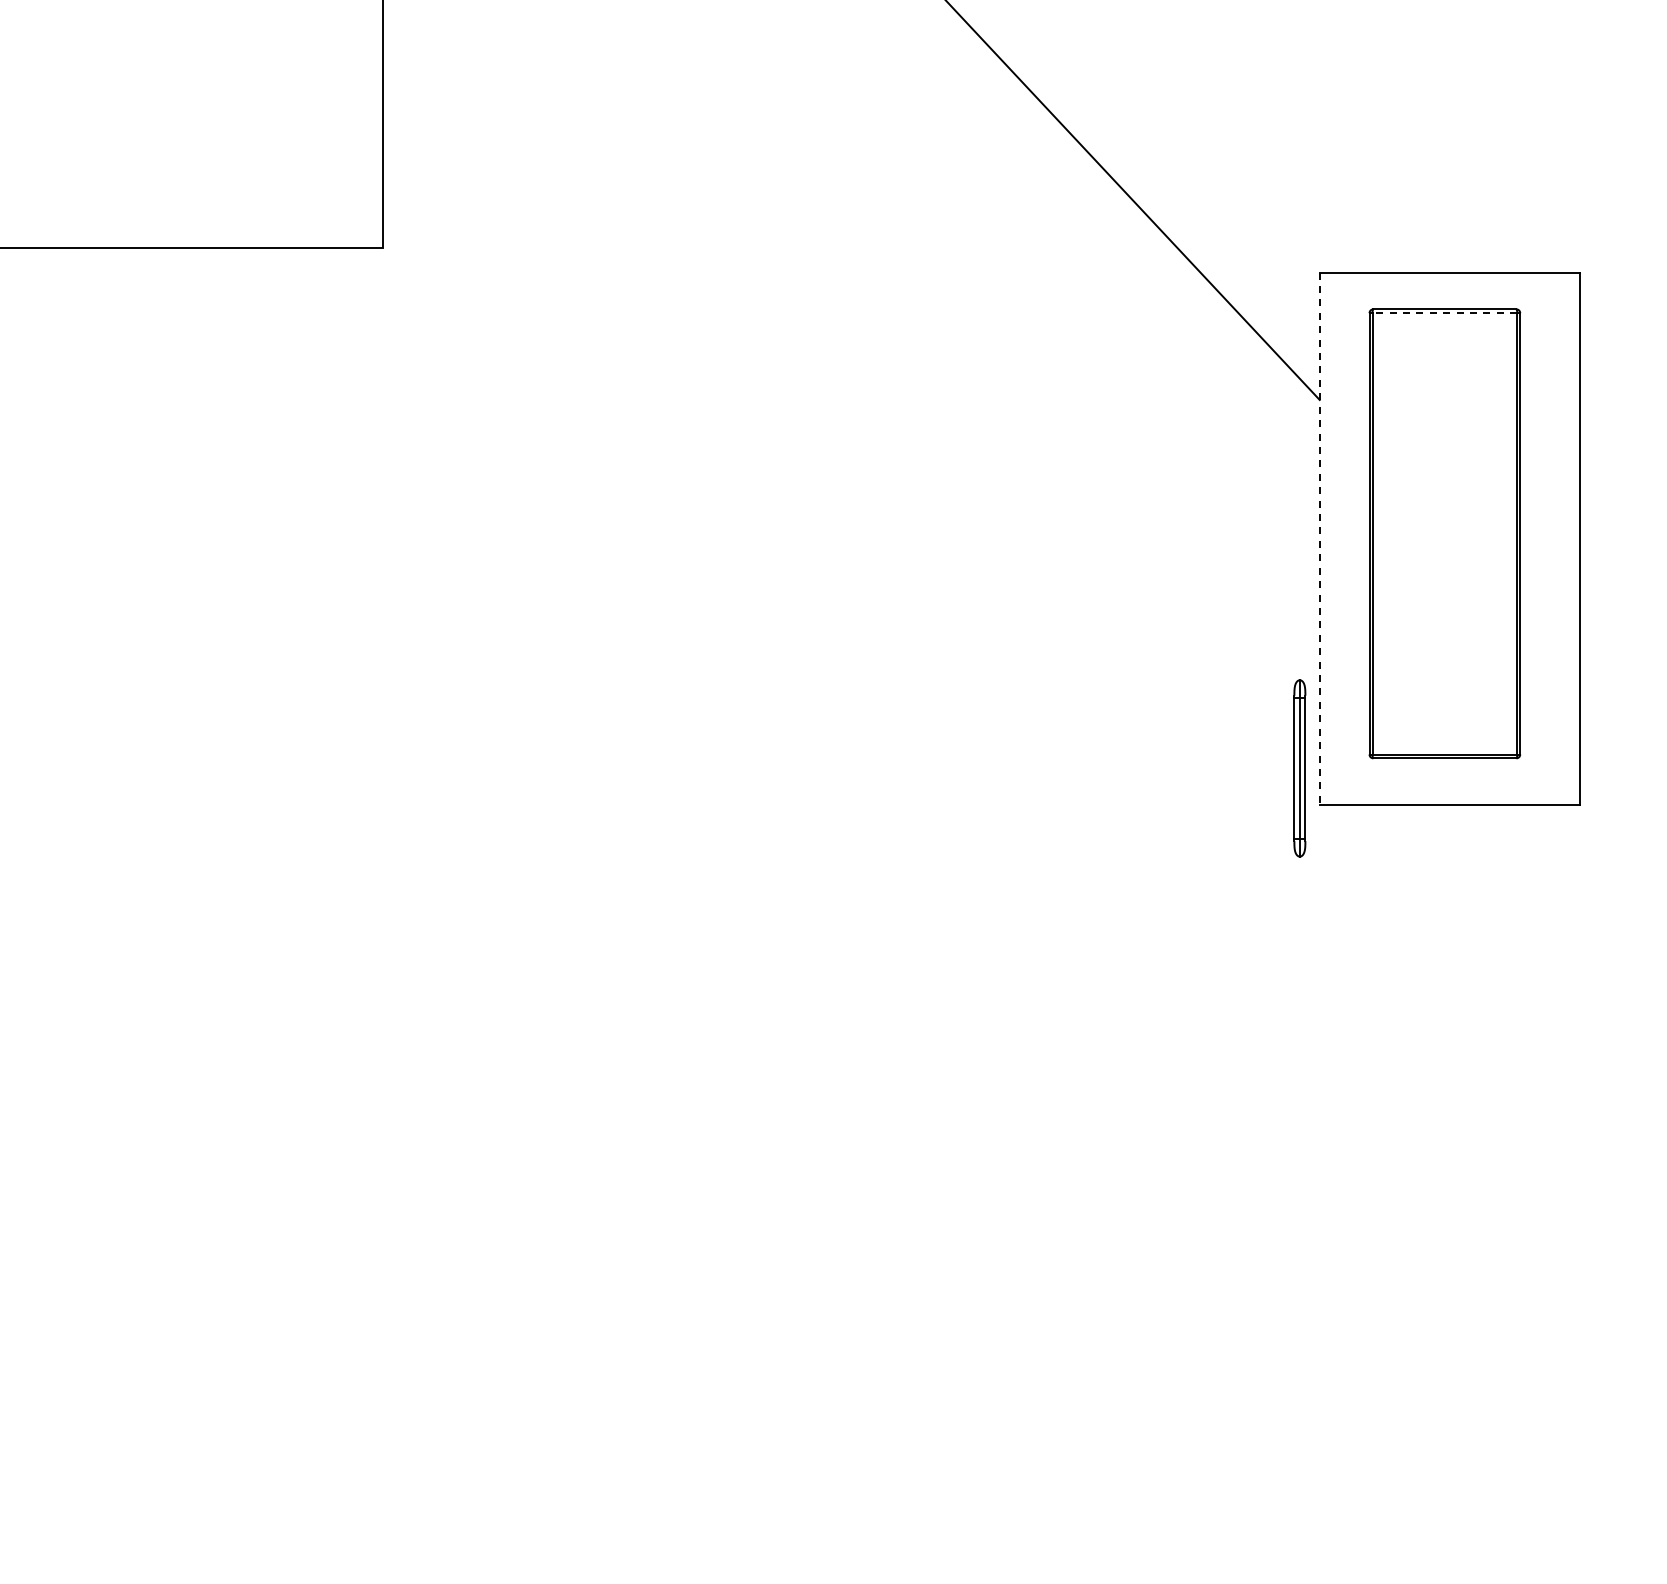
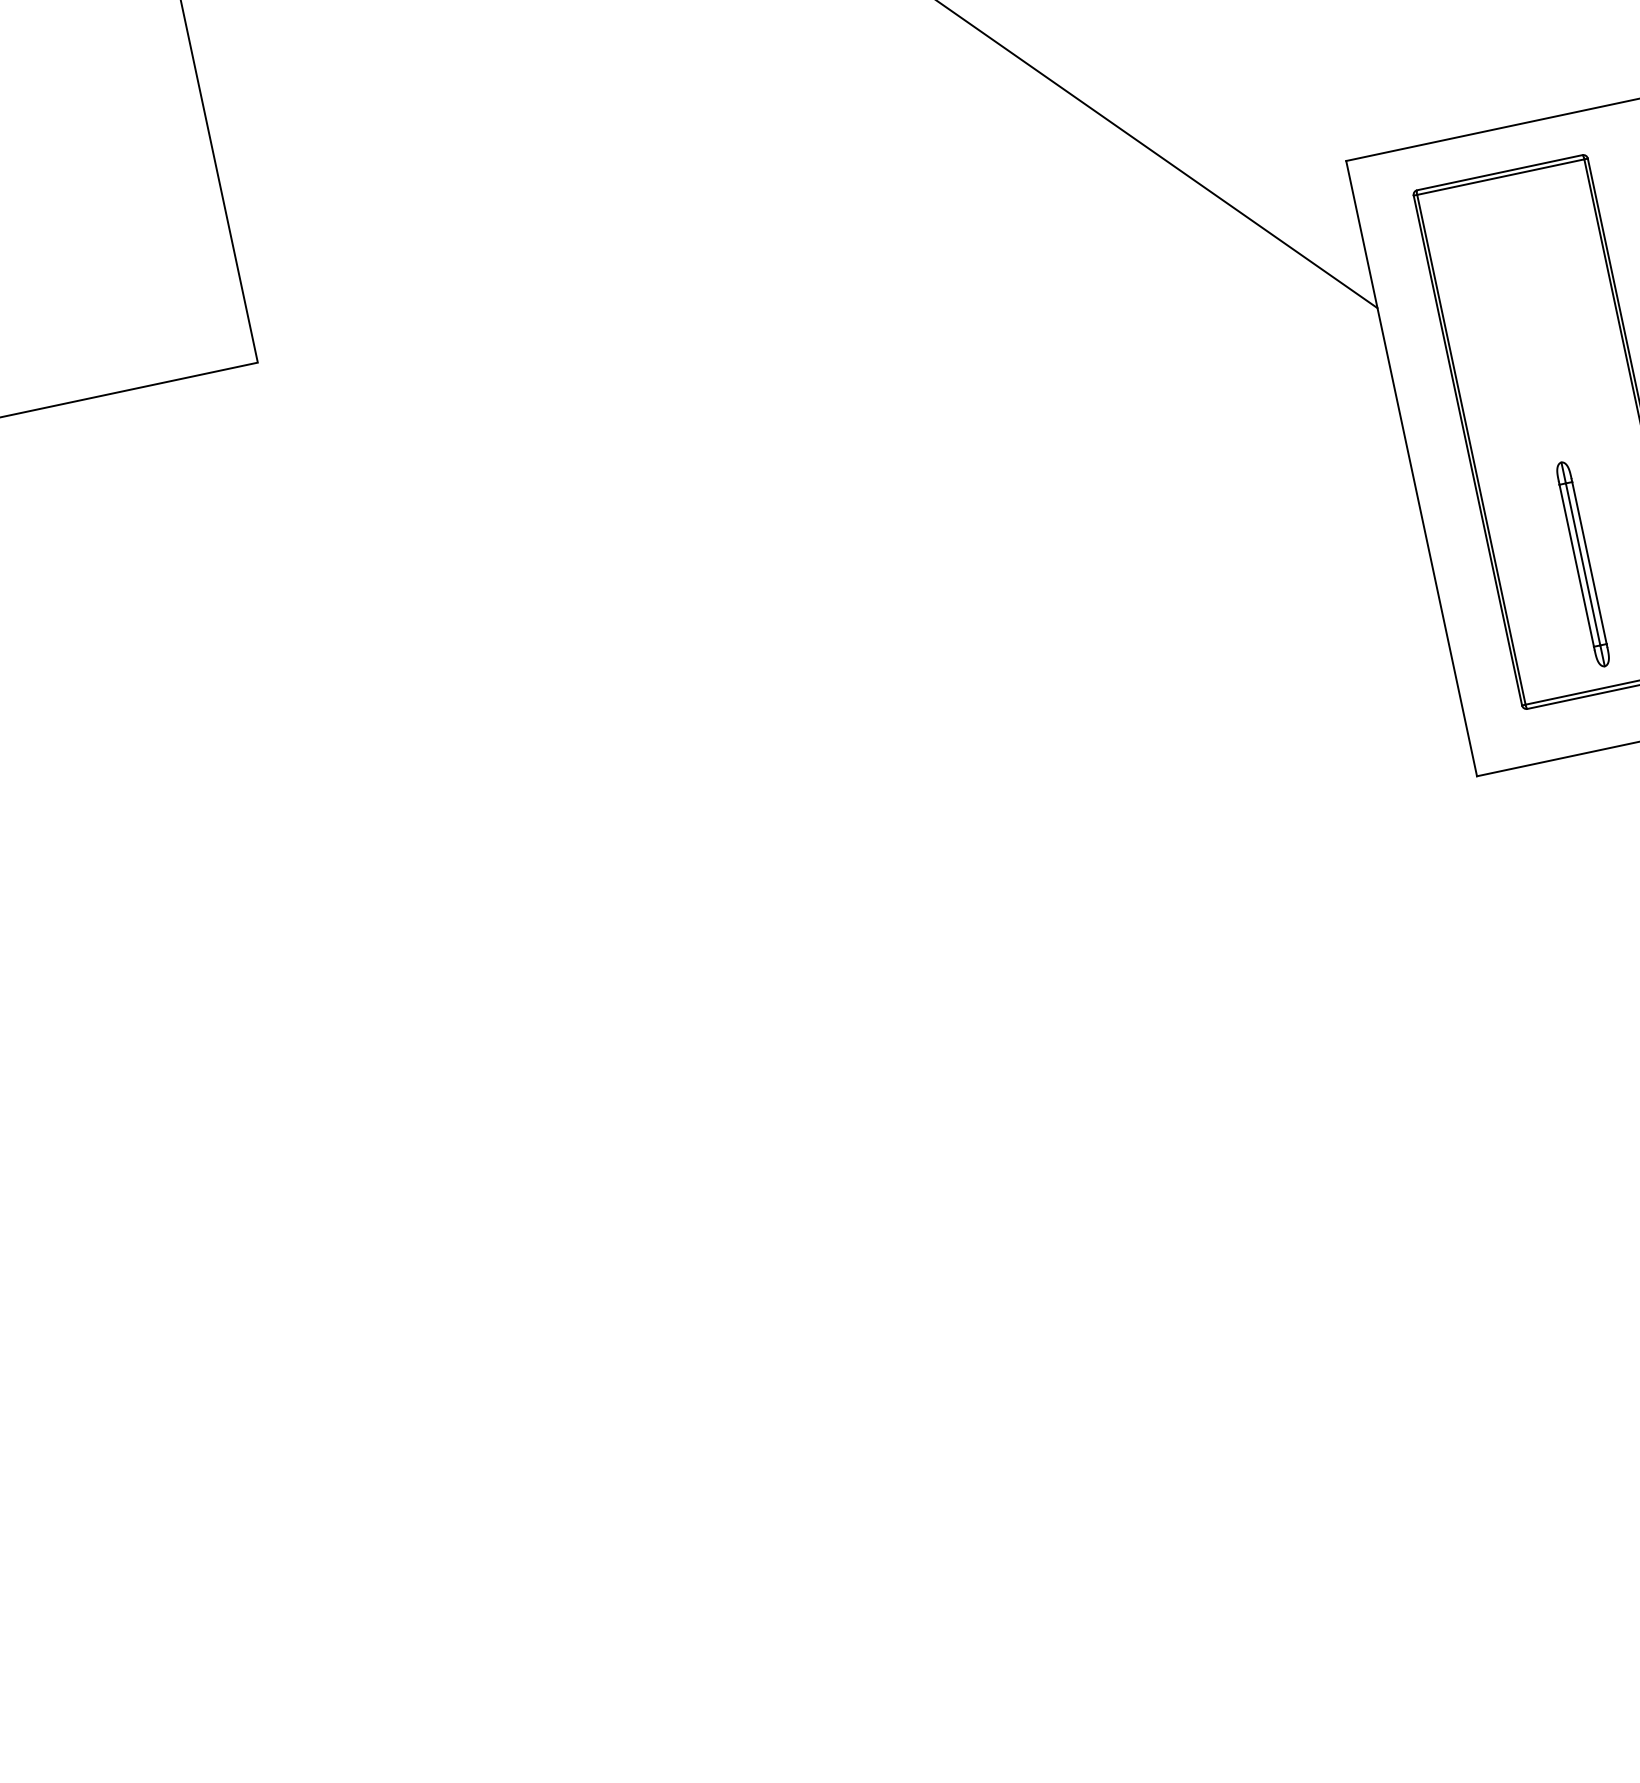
line: (1444, 313) -> (1500, 177), dashed -> solid
line: (1319, 539) -> (1411, 469), dashed -> solid
part: (1299, 768) -> (1582, 564), moved

